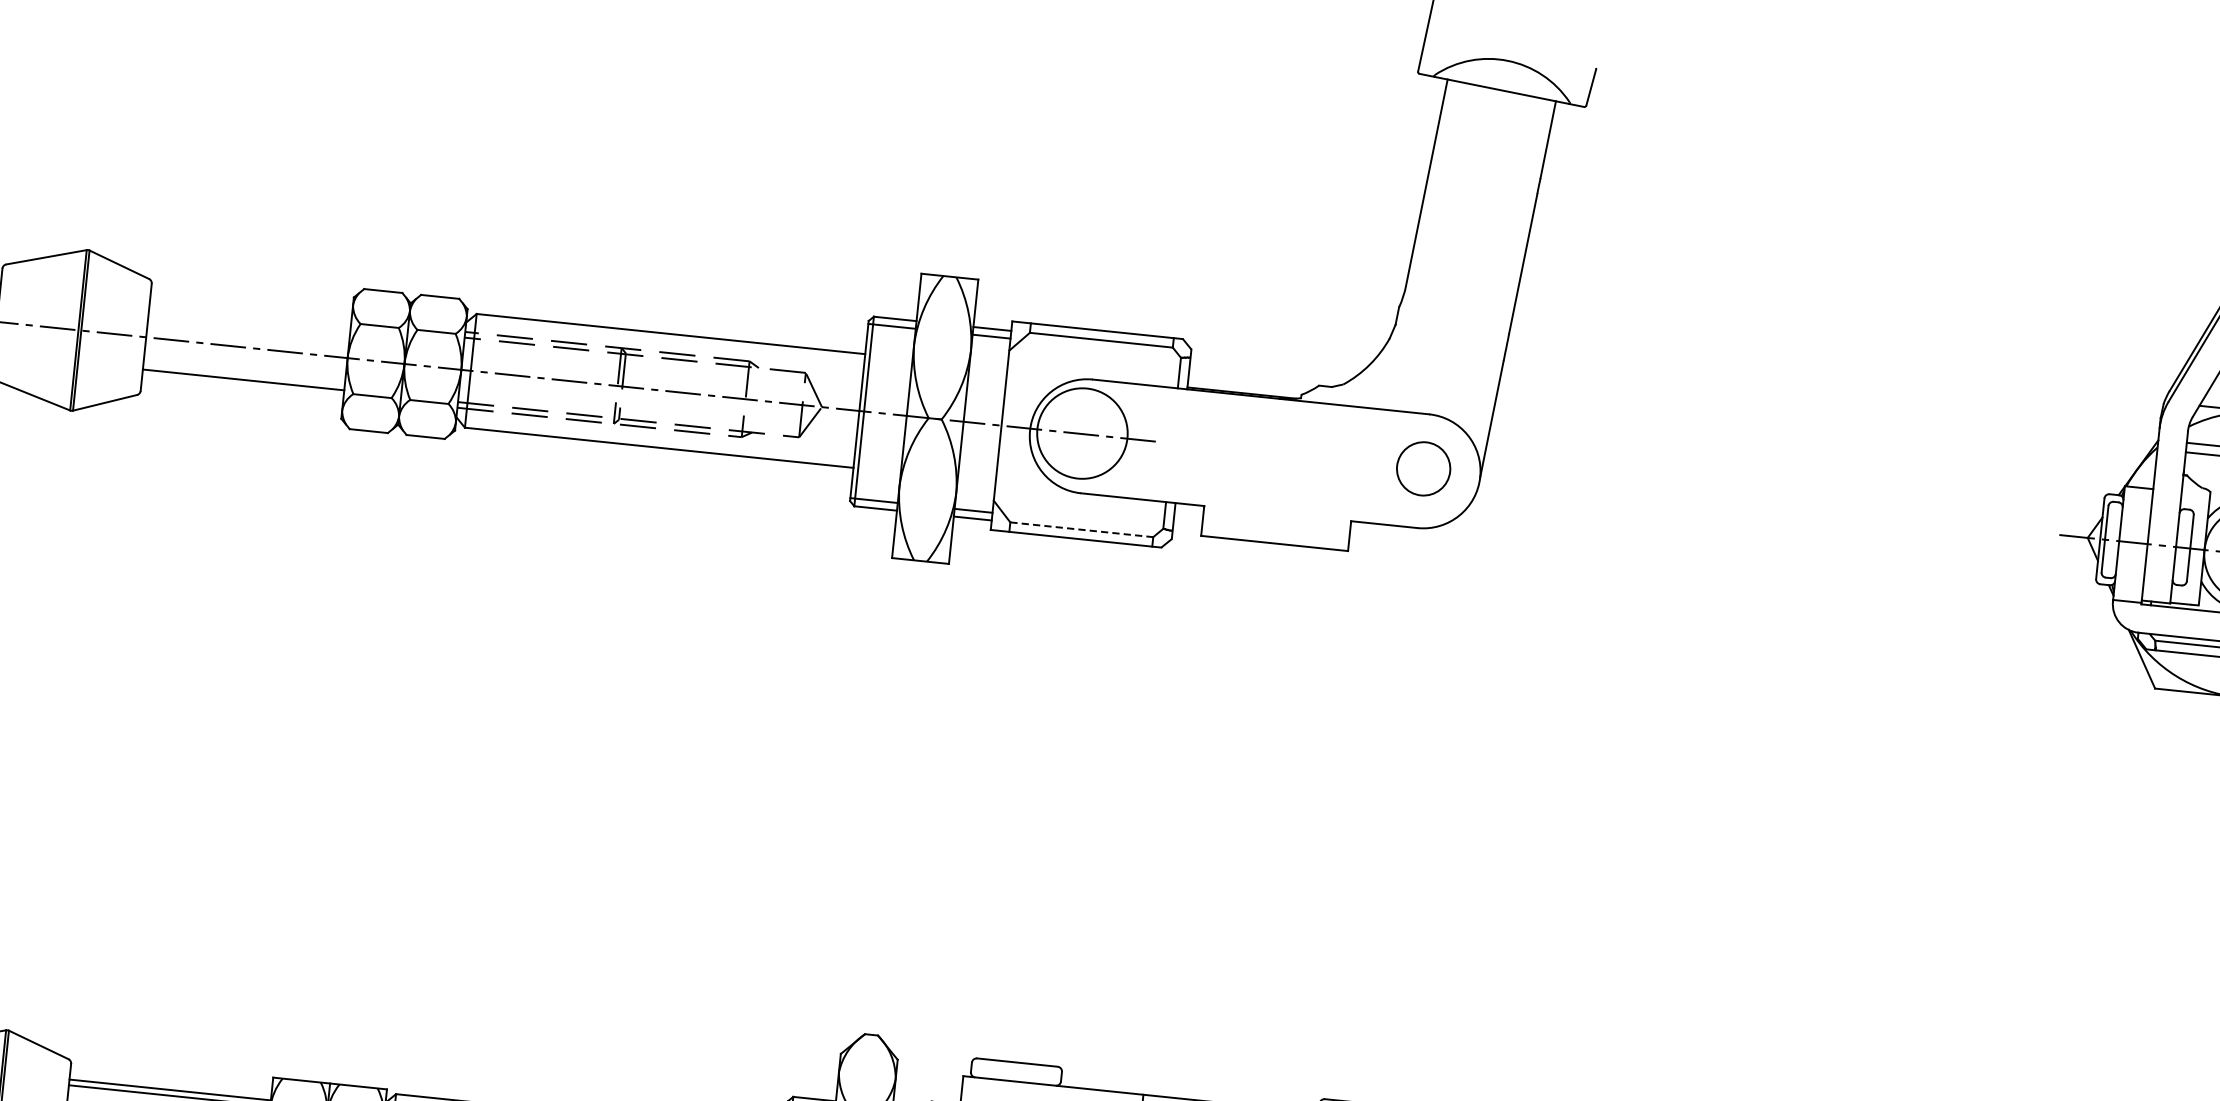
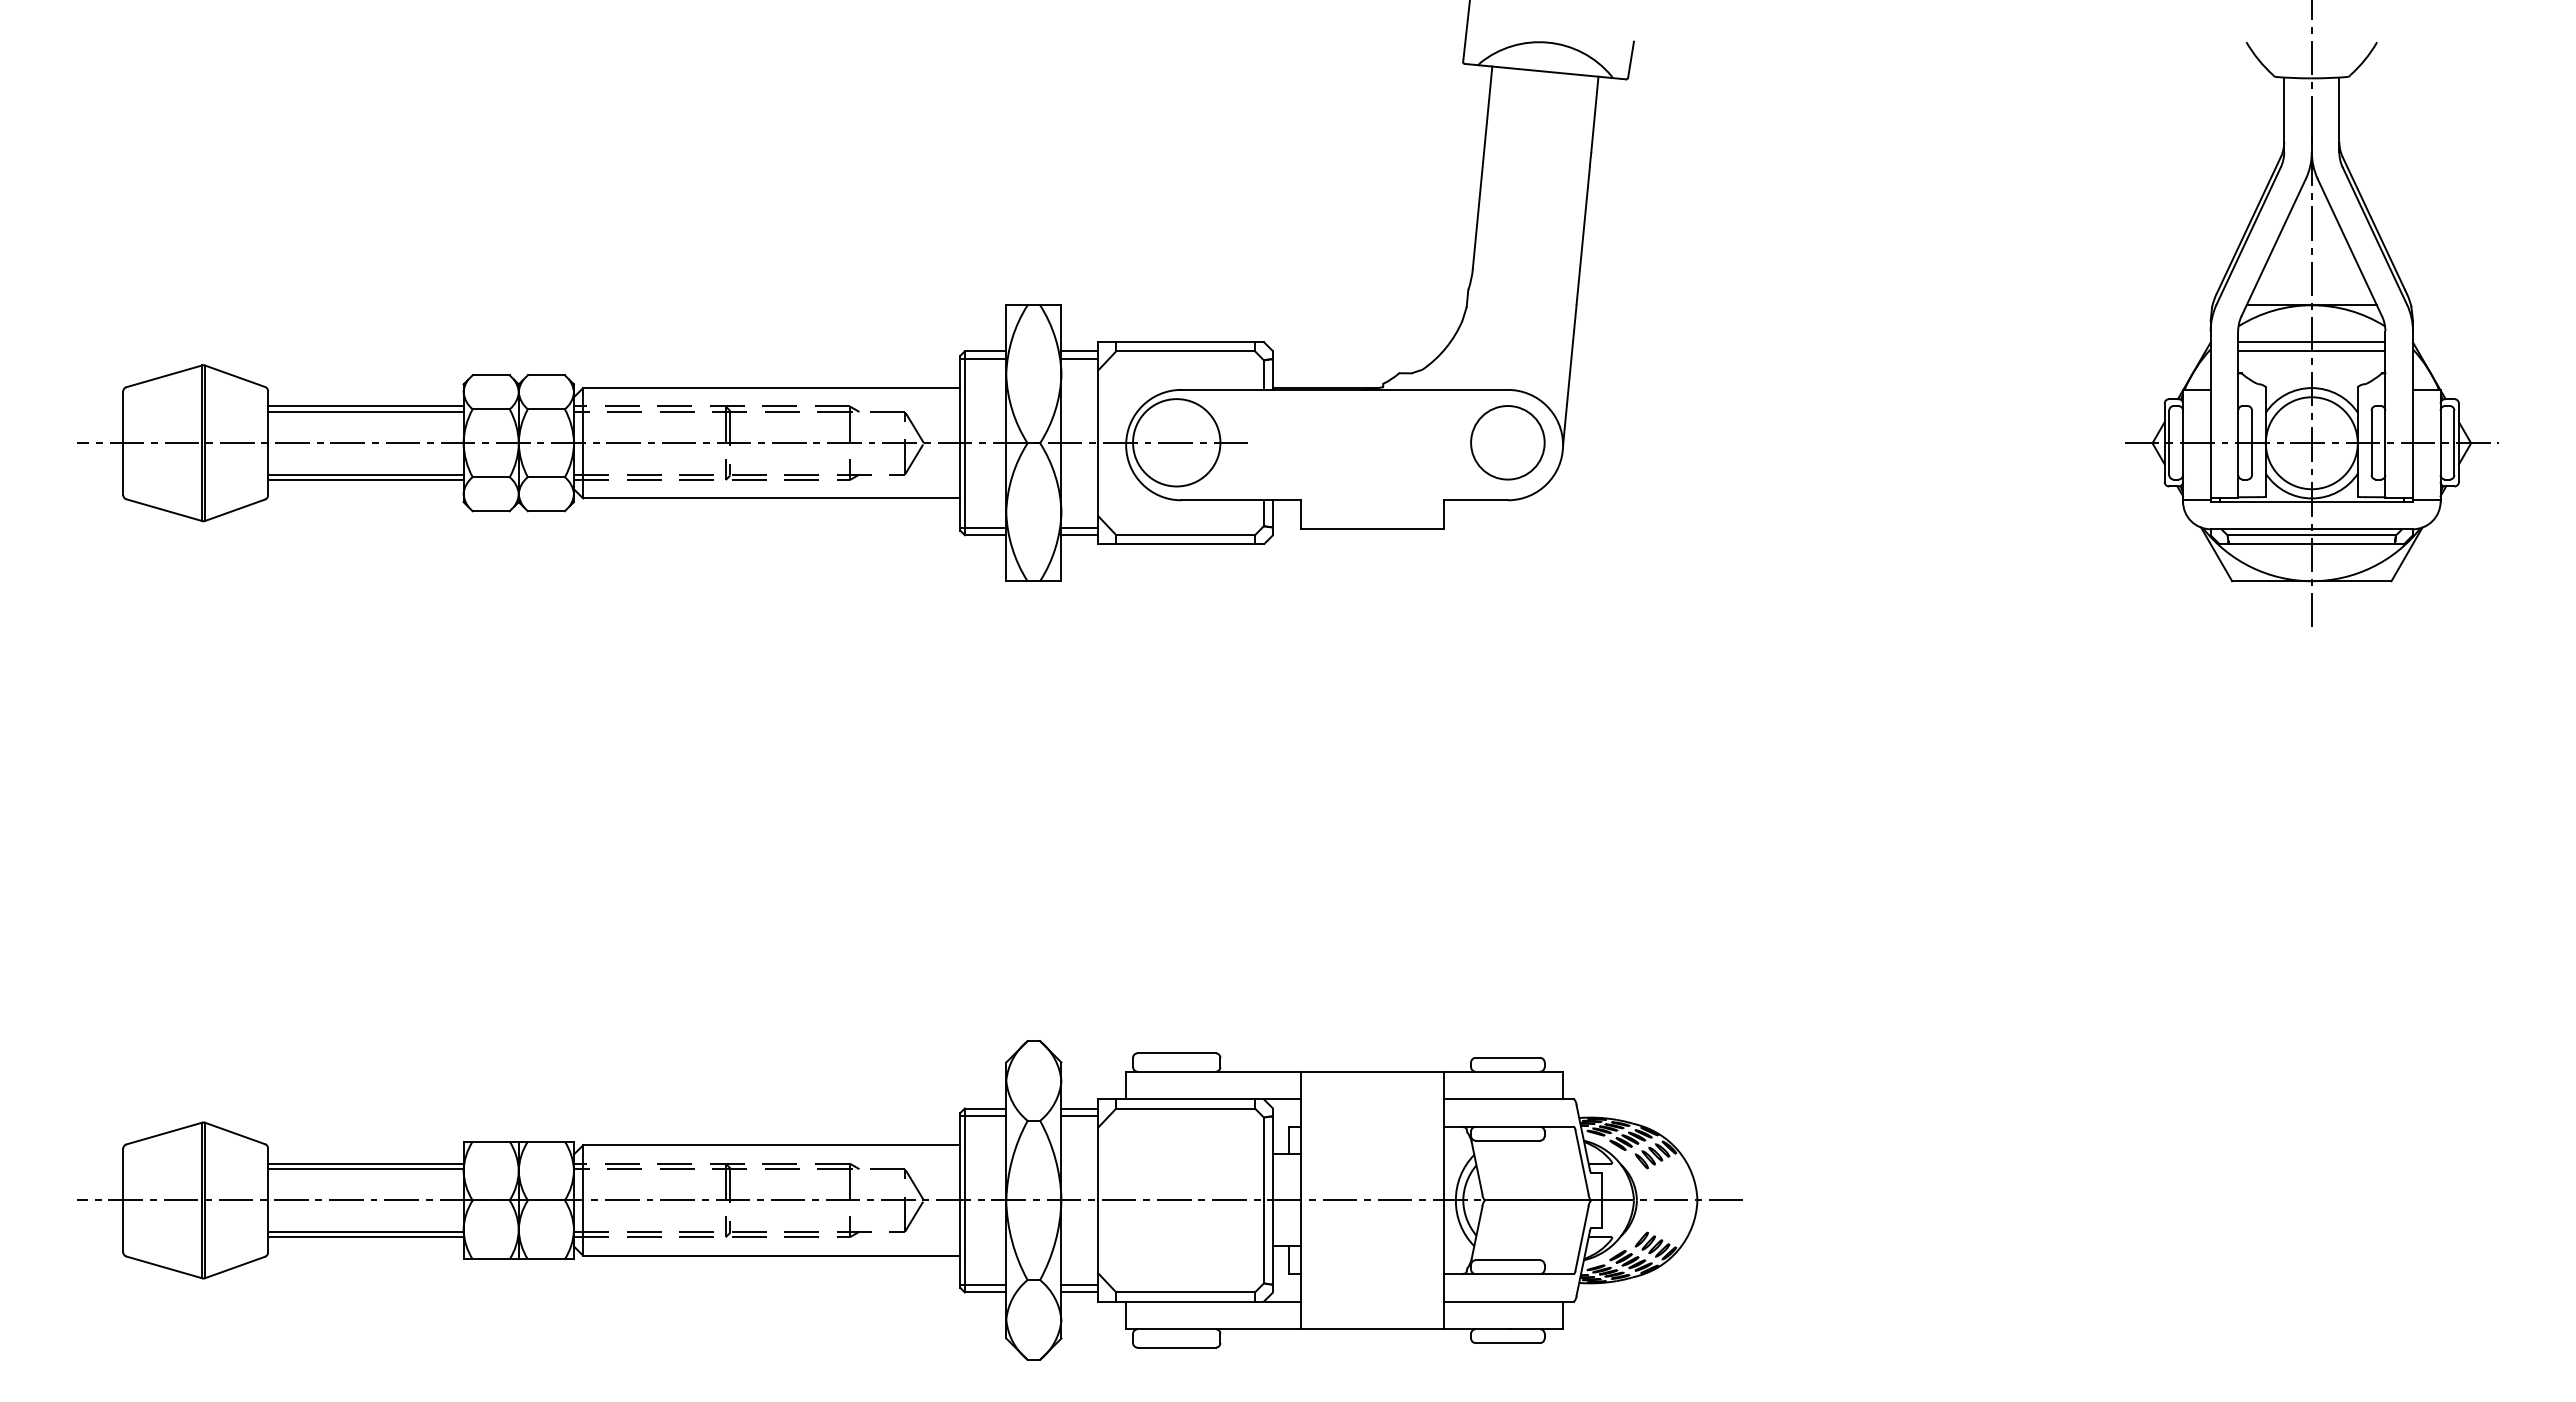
line: (250, 309) -> (365, 406), added
line: (249, 314) -> (365, 411), added
line: (242, 386) -> (365, 480), added
circle: (1423, 468) -> (1507, 442), size x1.43
line: (1082, 530) -> (1186, 535), dashed -> solid

